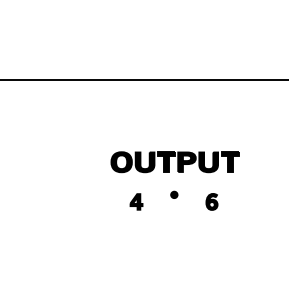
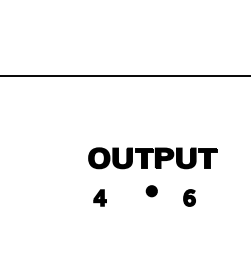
part: (174, 194) -> (152, 190), size x1.6
part: (136, 201) -> (100, 197), moved

